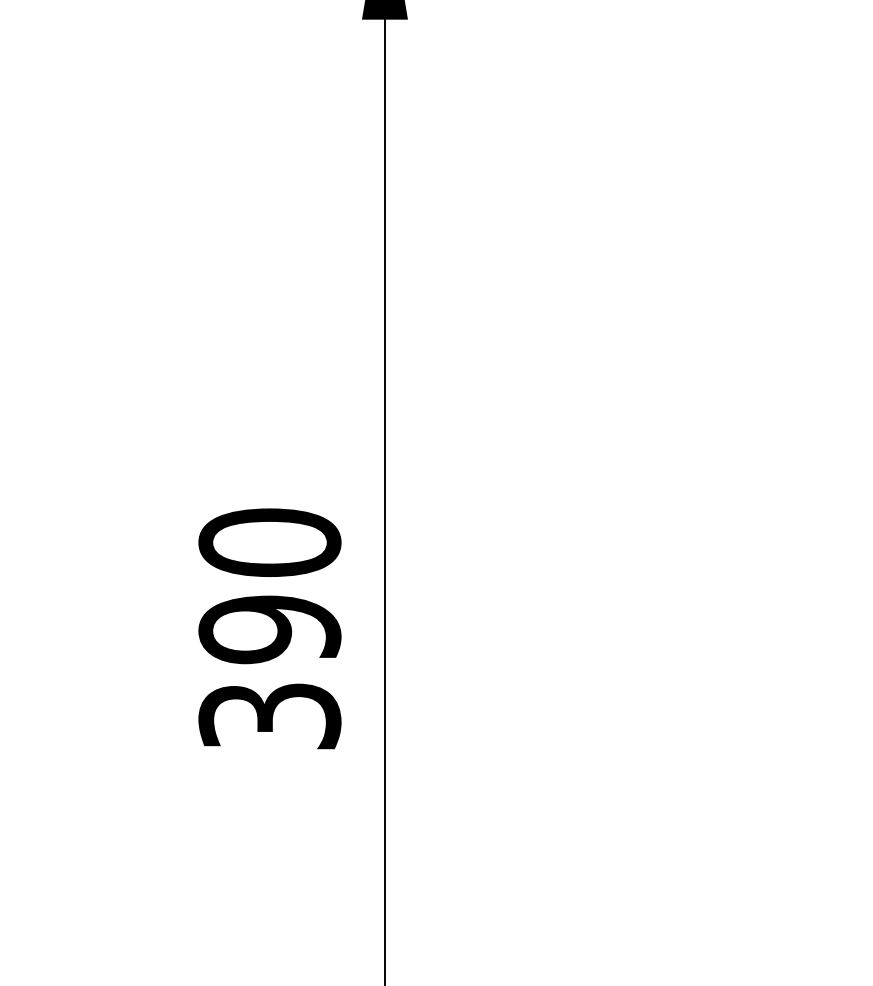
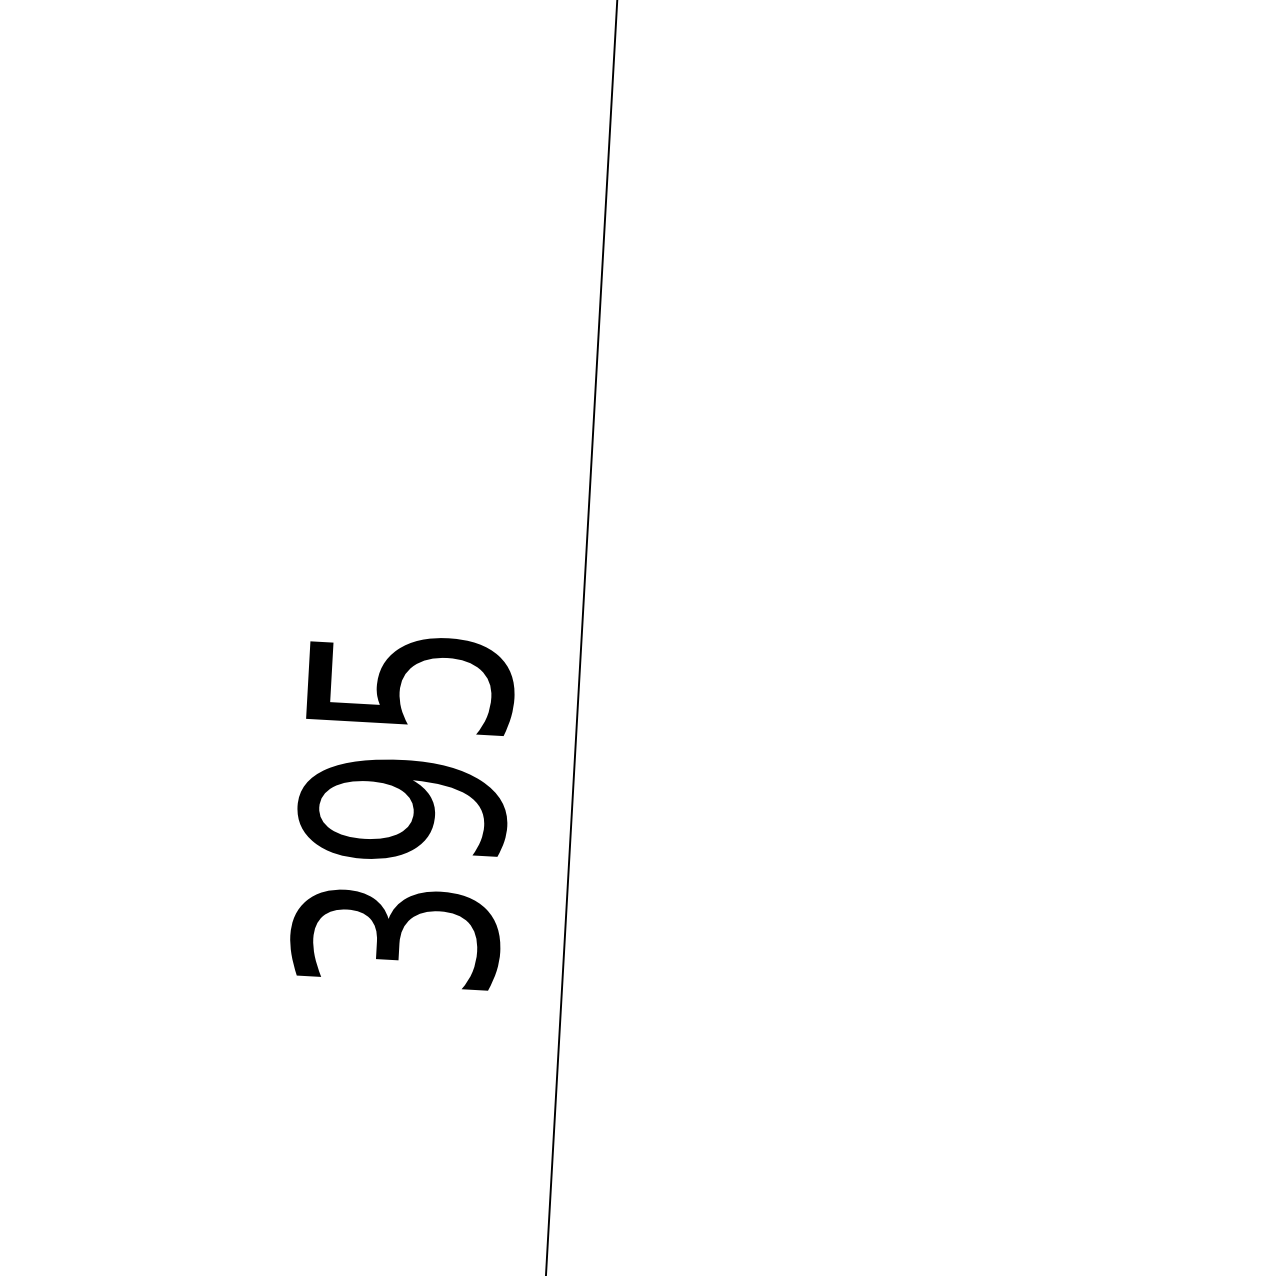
text: (269, 542) -> (409, 682), 390 -> 395

